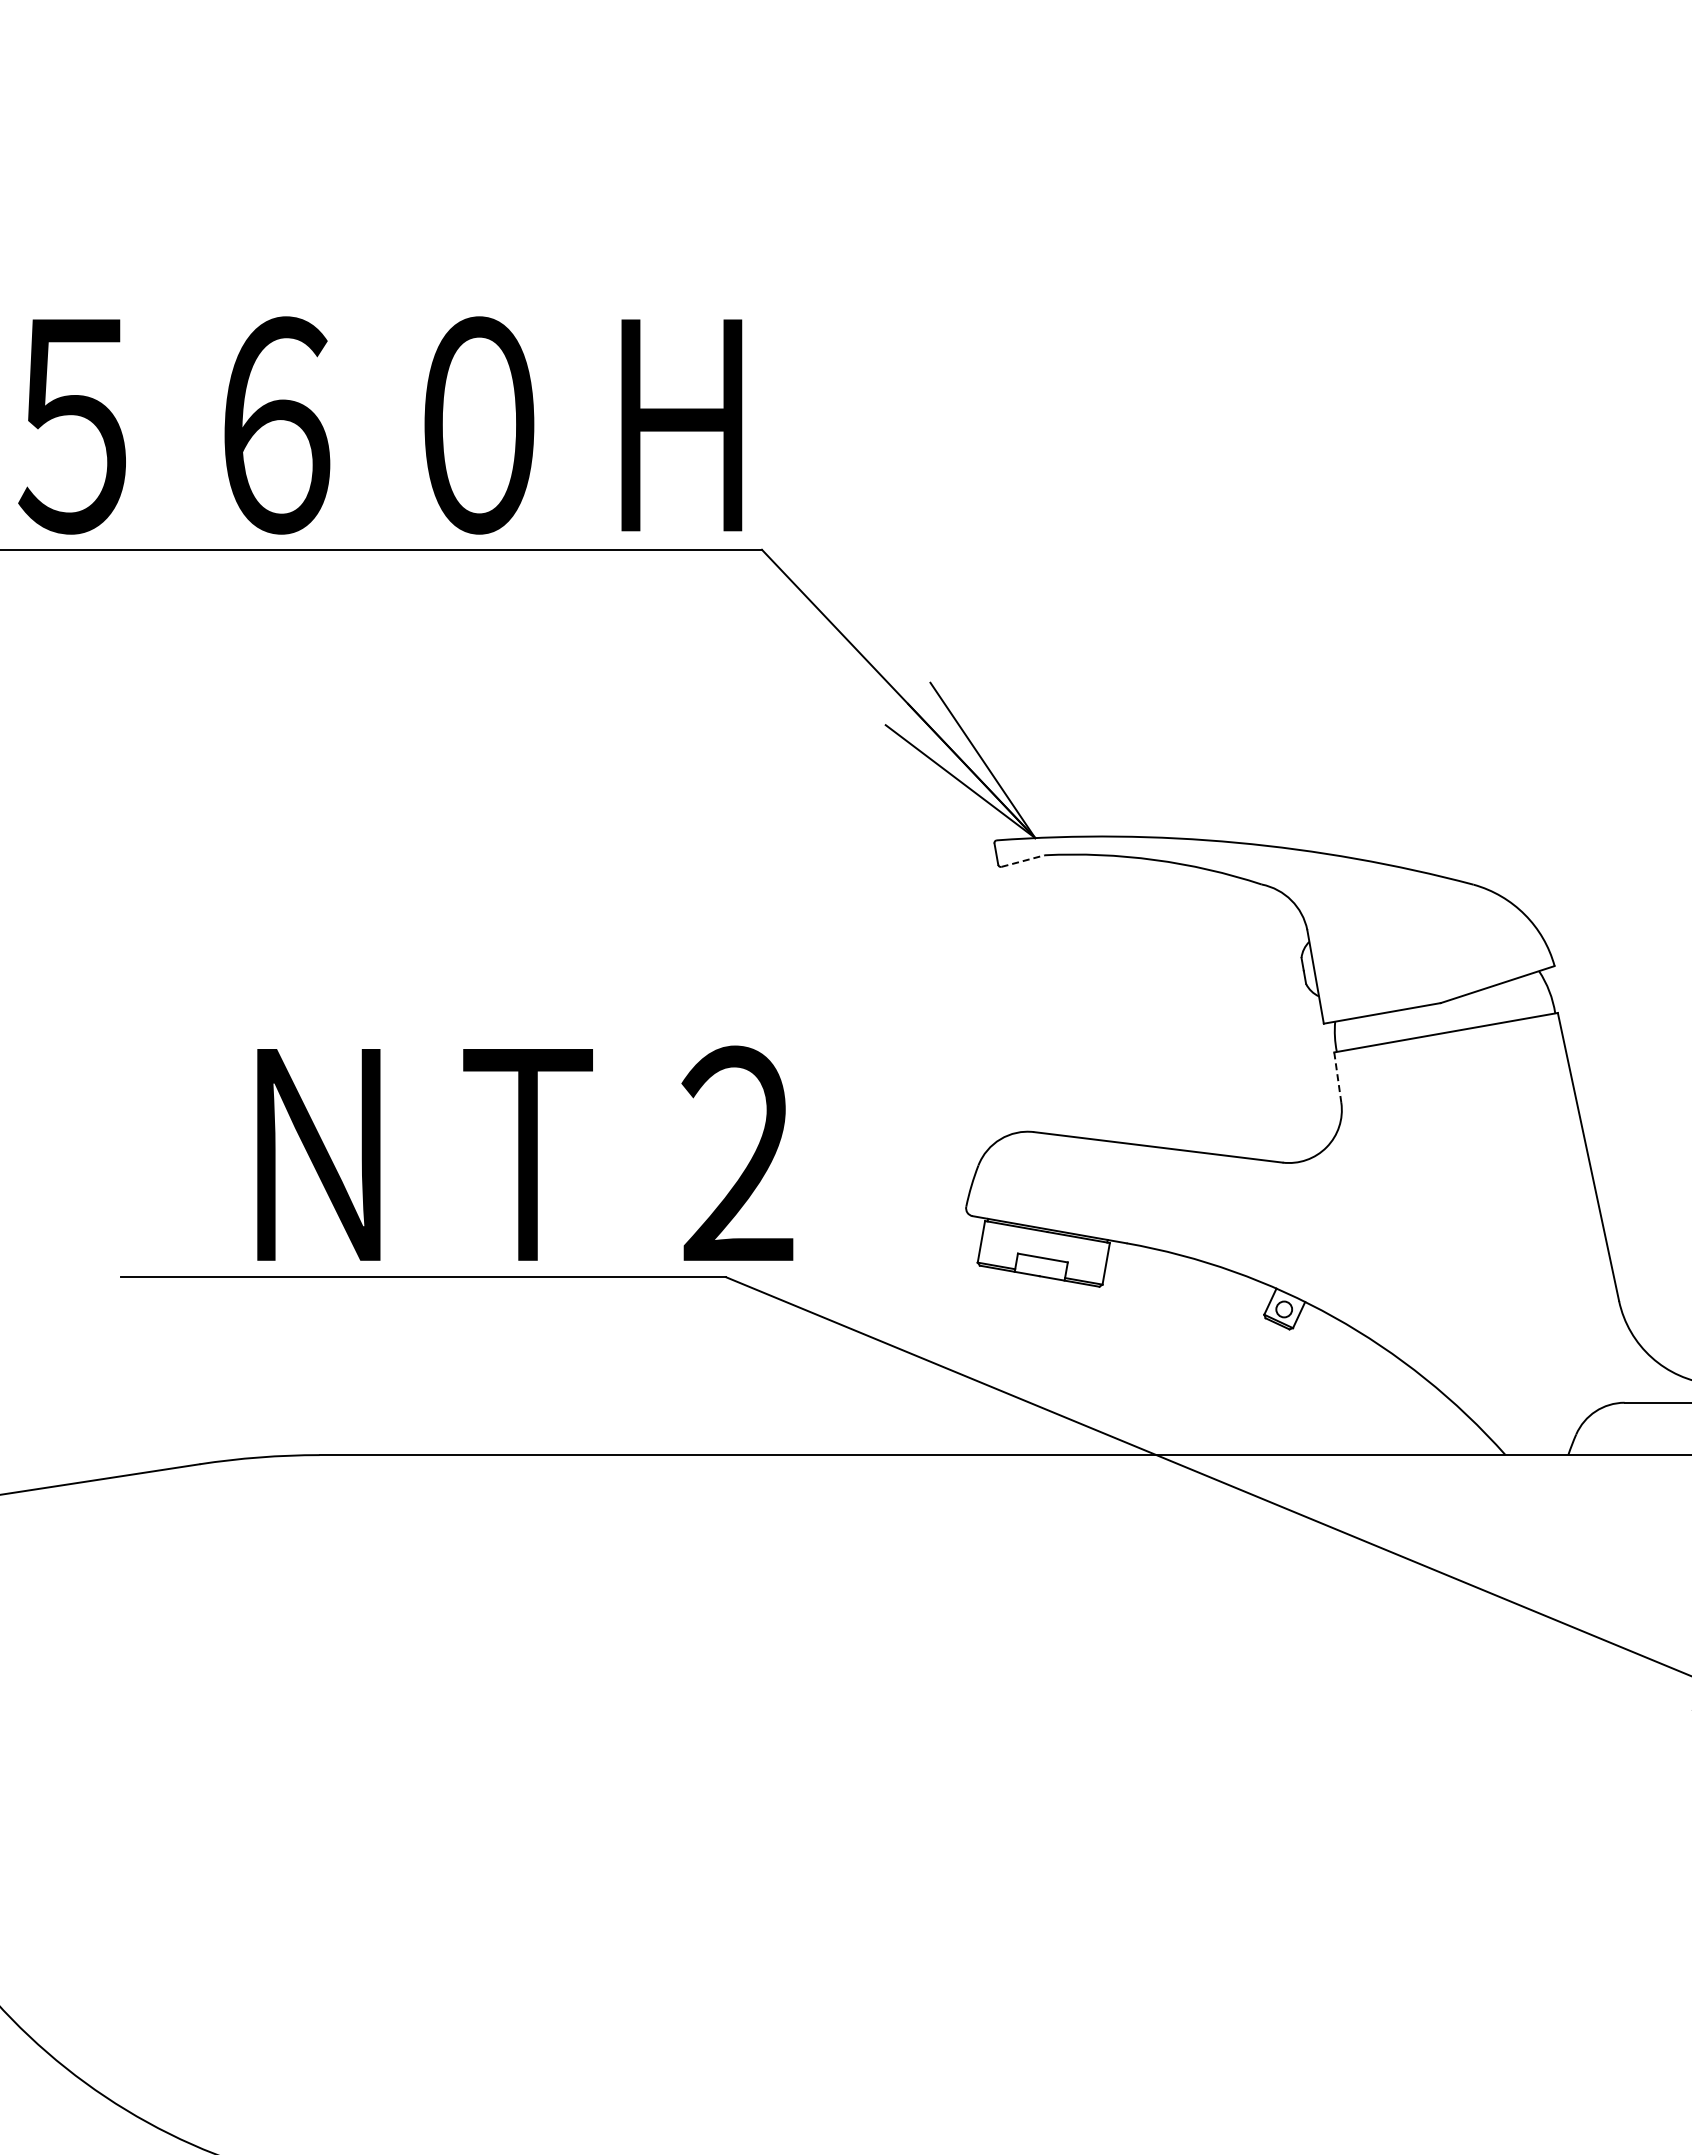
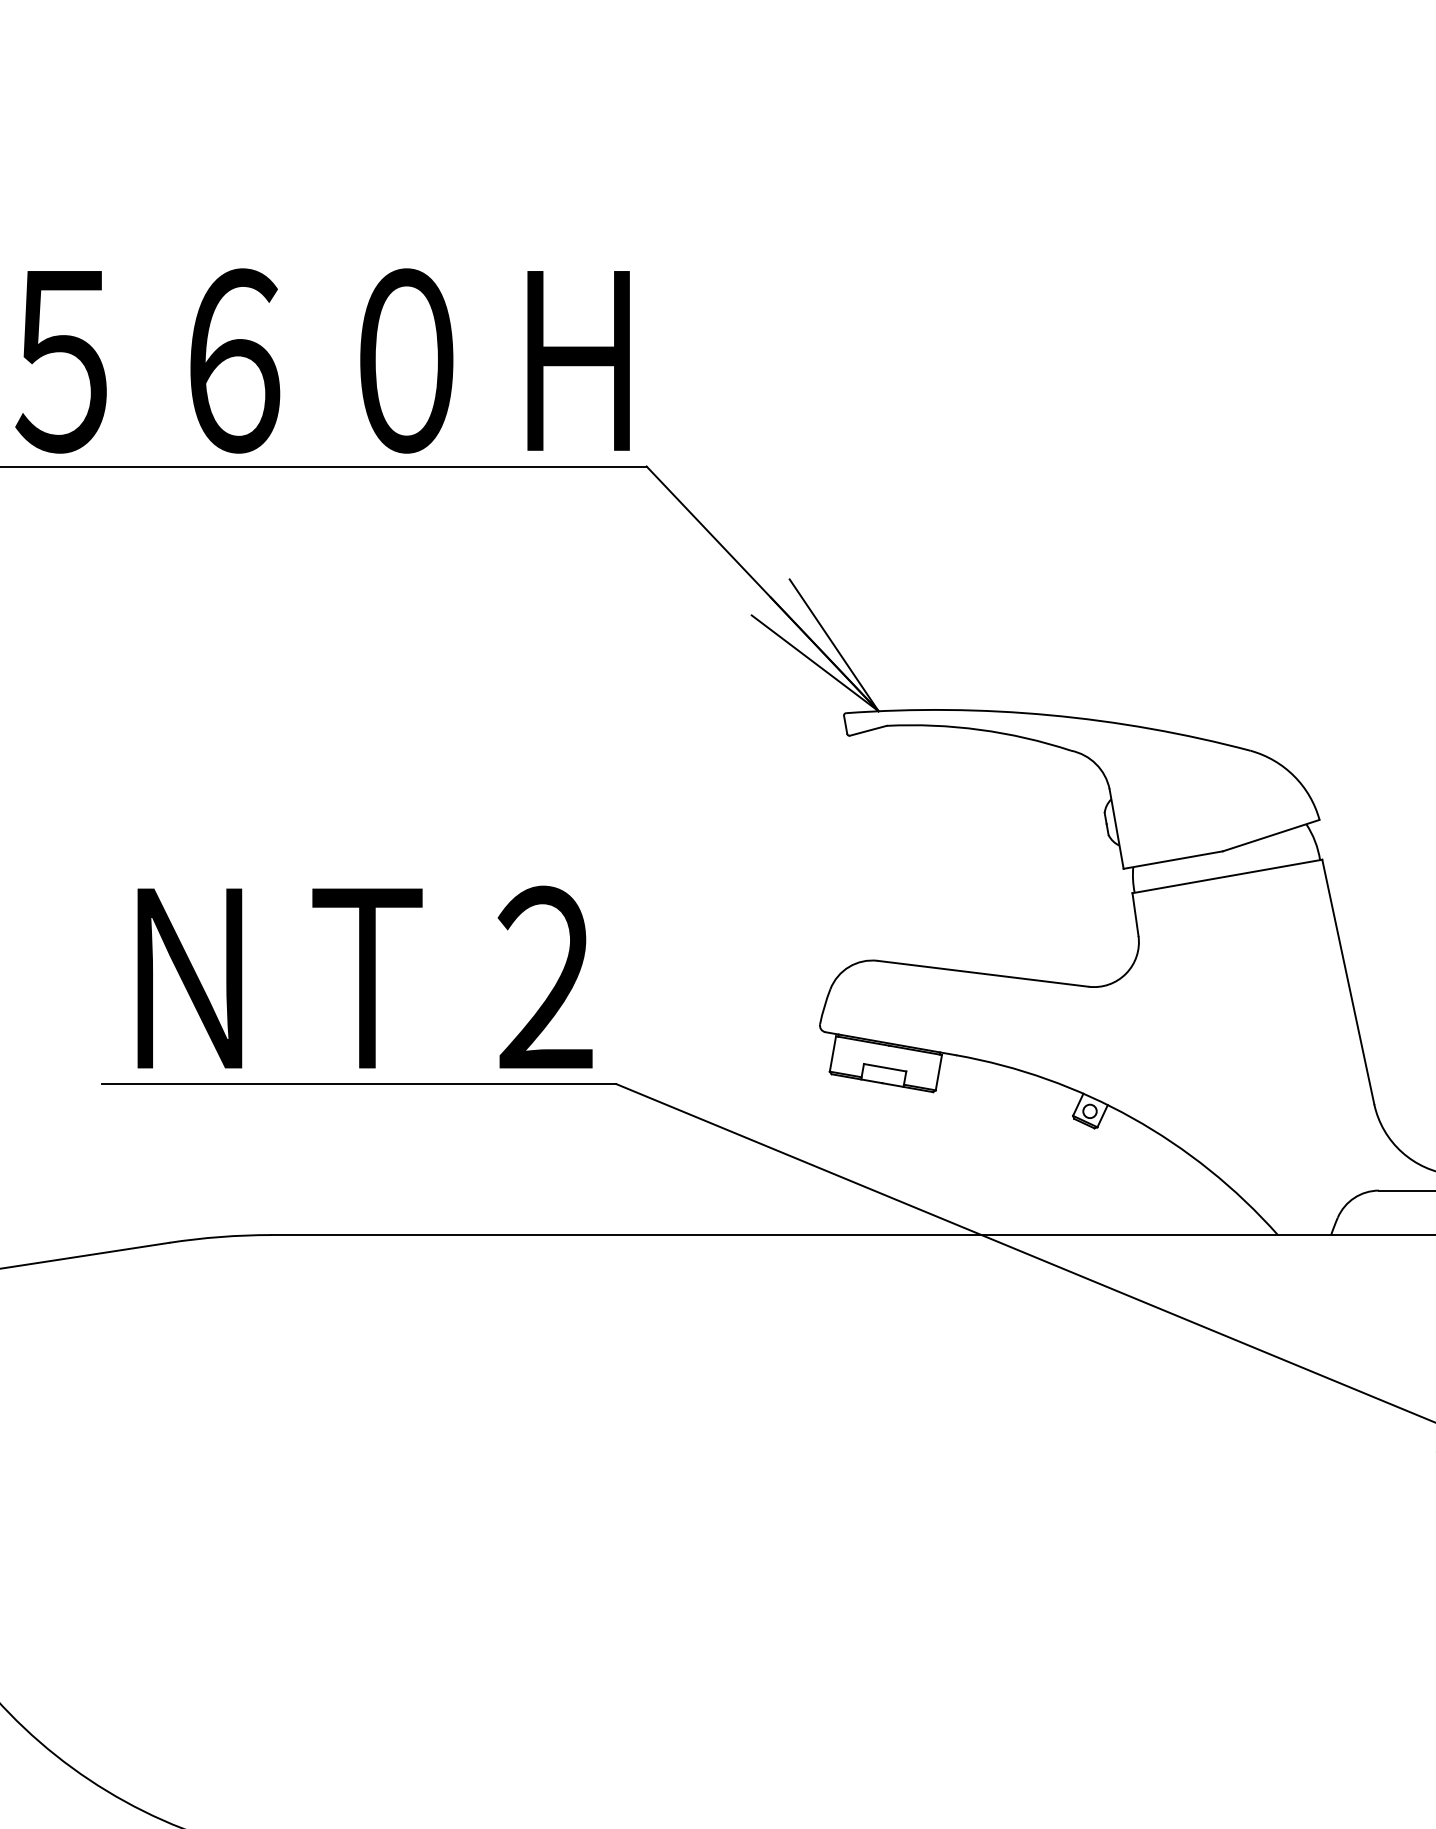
line: (1023, 860) -> (868, 730), dashed -> solid
line: (1337, 1078) -> (1135, 915), dashed -> solid
text: (525, 1152) -> (365, 976), moved

